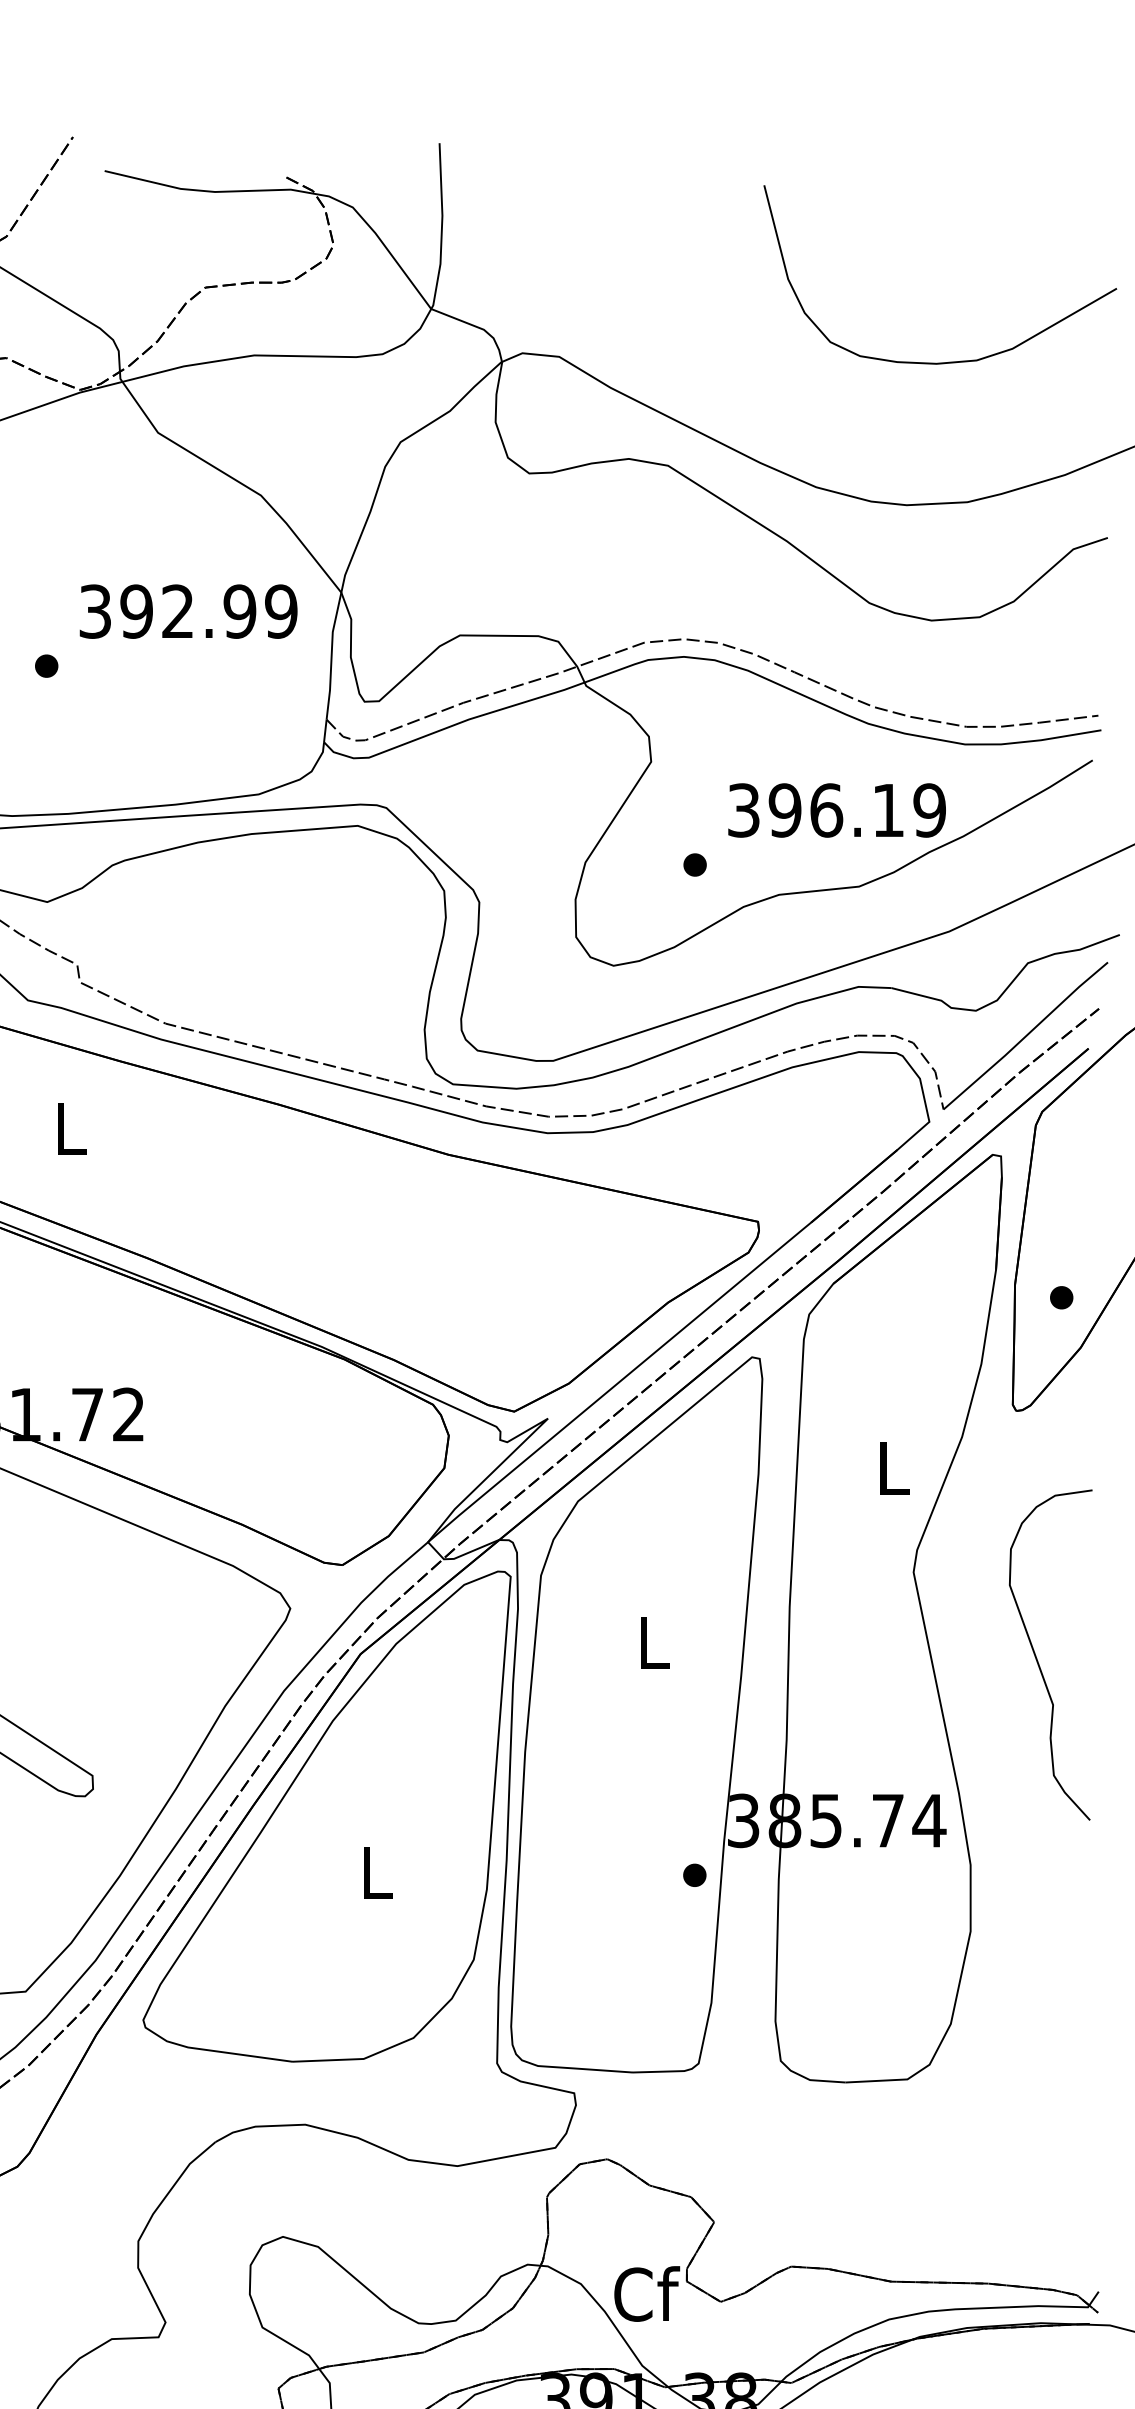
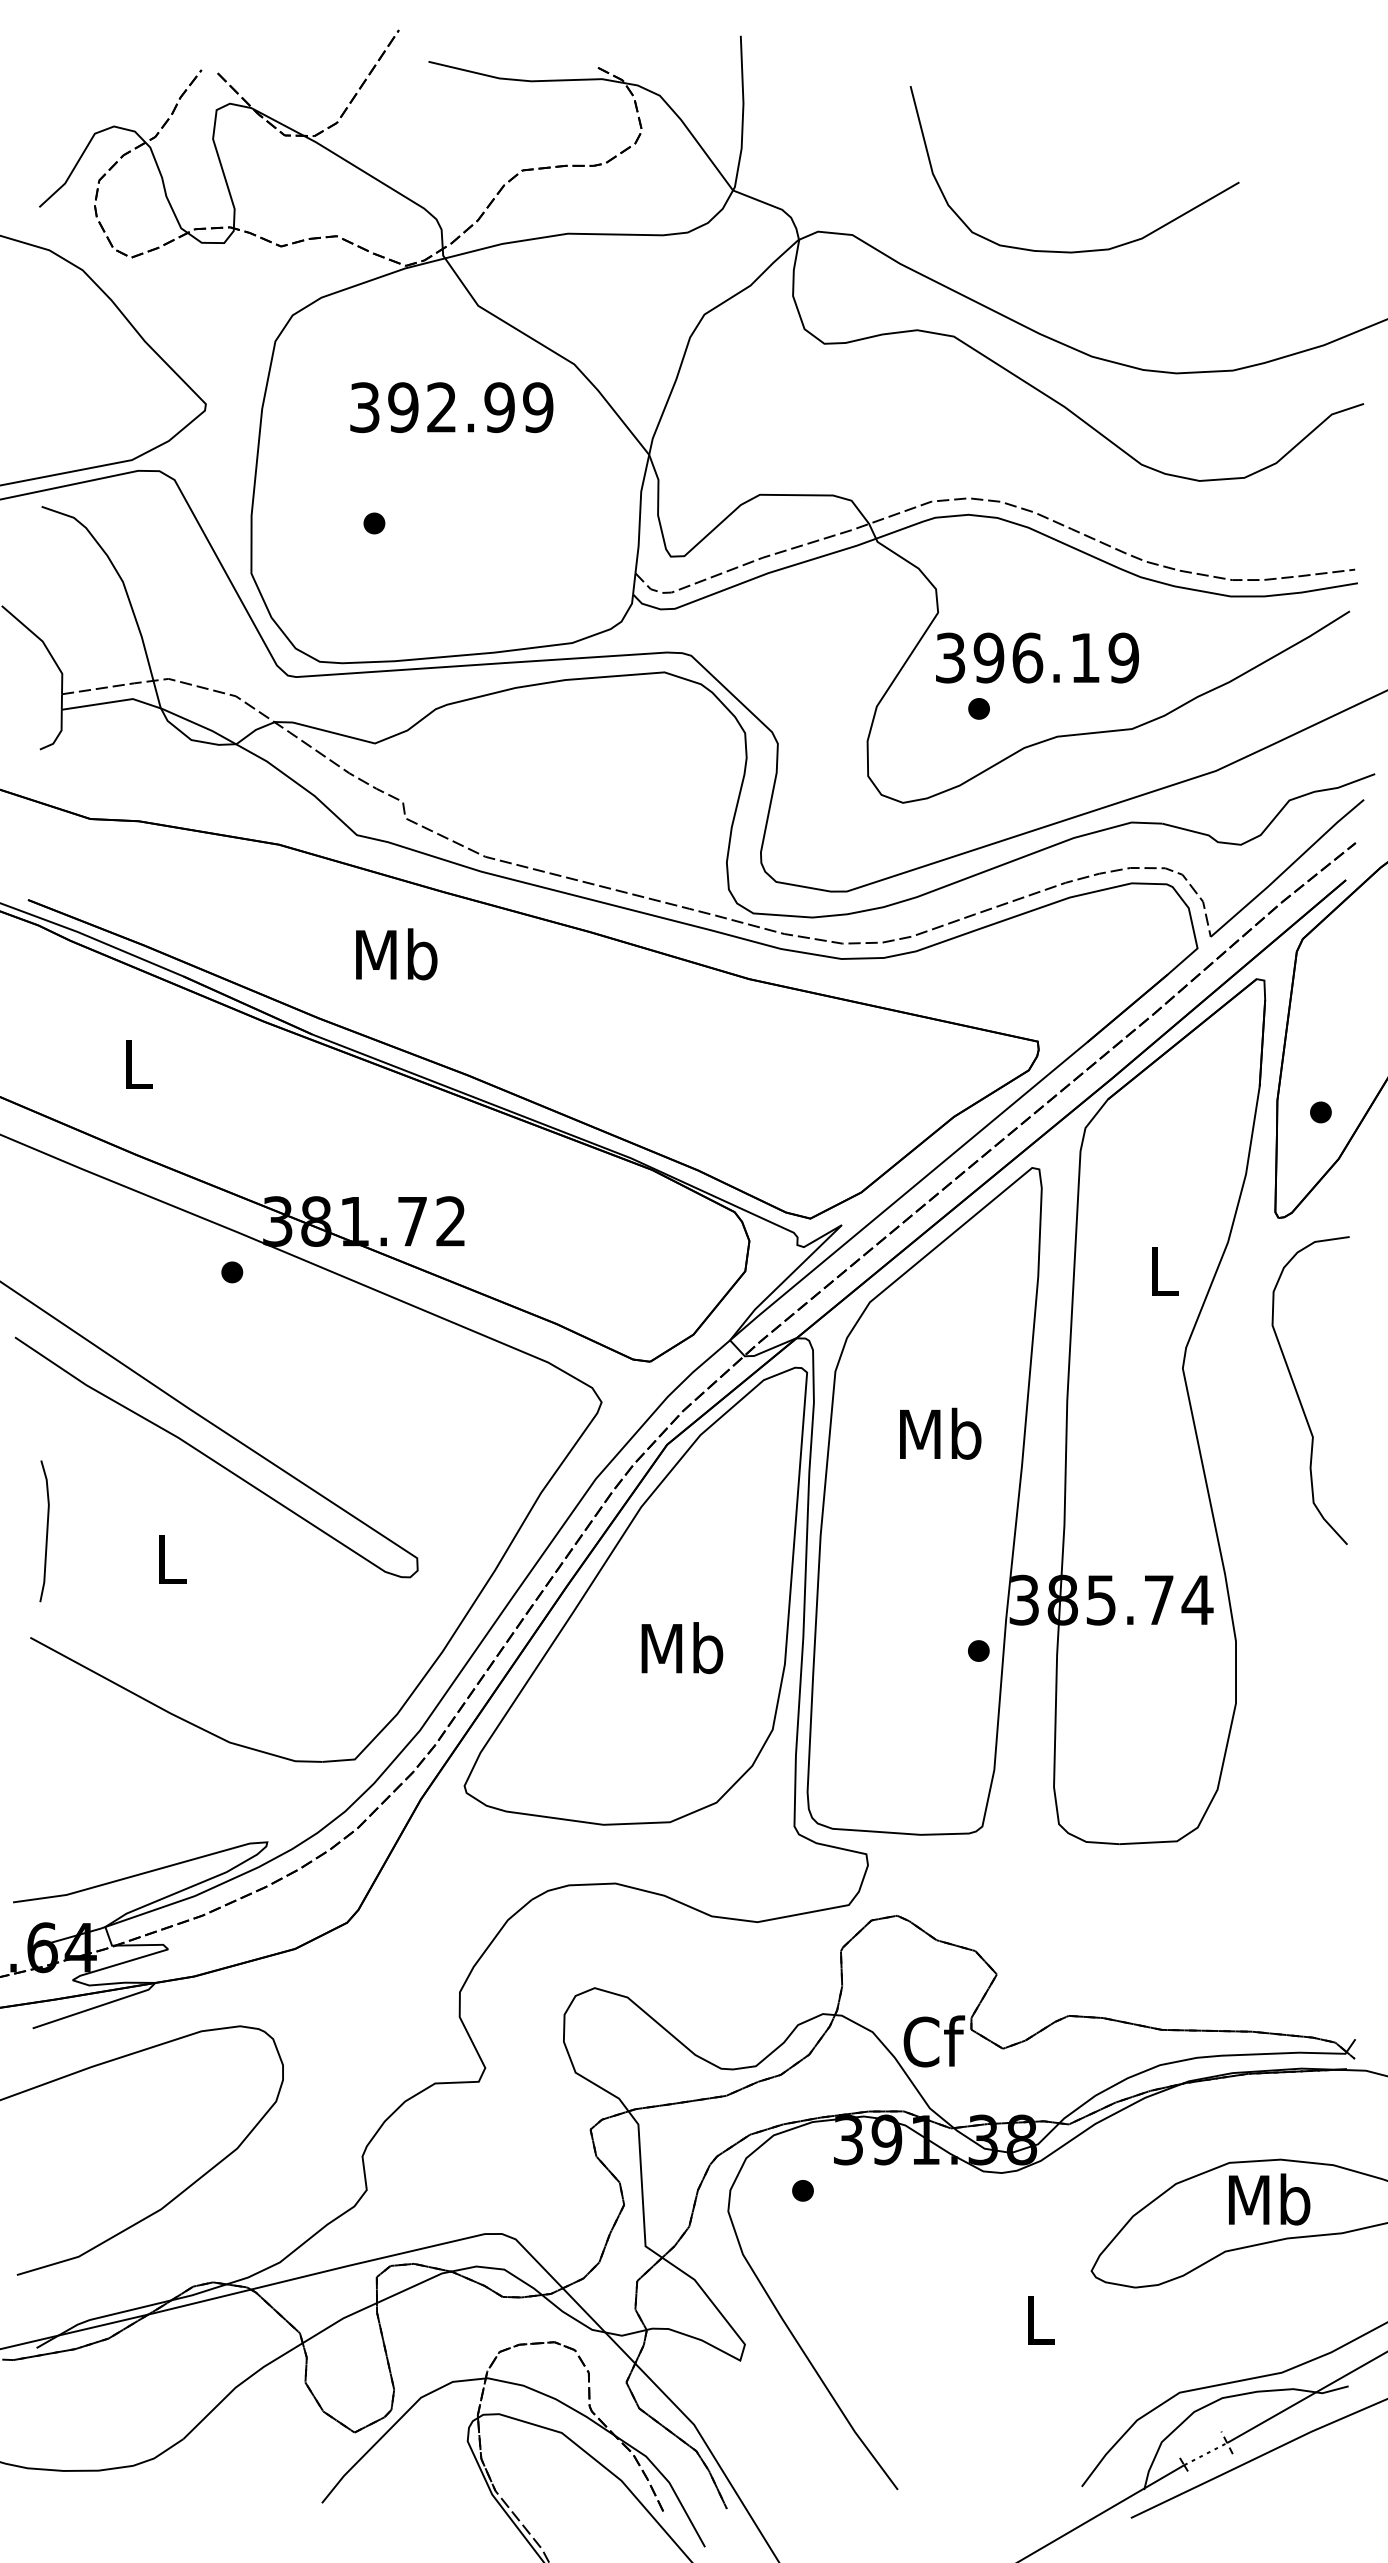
curve: (946, 361) -> (1080, 250), moved
text: (188, 611) -> (451, 407), moved
text: (837, 809) -> (1037, 657), moved
text: (70, 1128) -> (396, 954), L -> Mb
text: (653, 1642) -> (940, 1433), L -> Mb
curve: (1037, 1658) -> (1298, 1393), moved
text: (377, 1872) -> (682, 1648), L -> Mb

